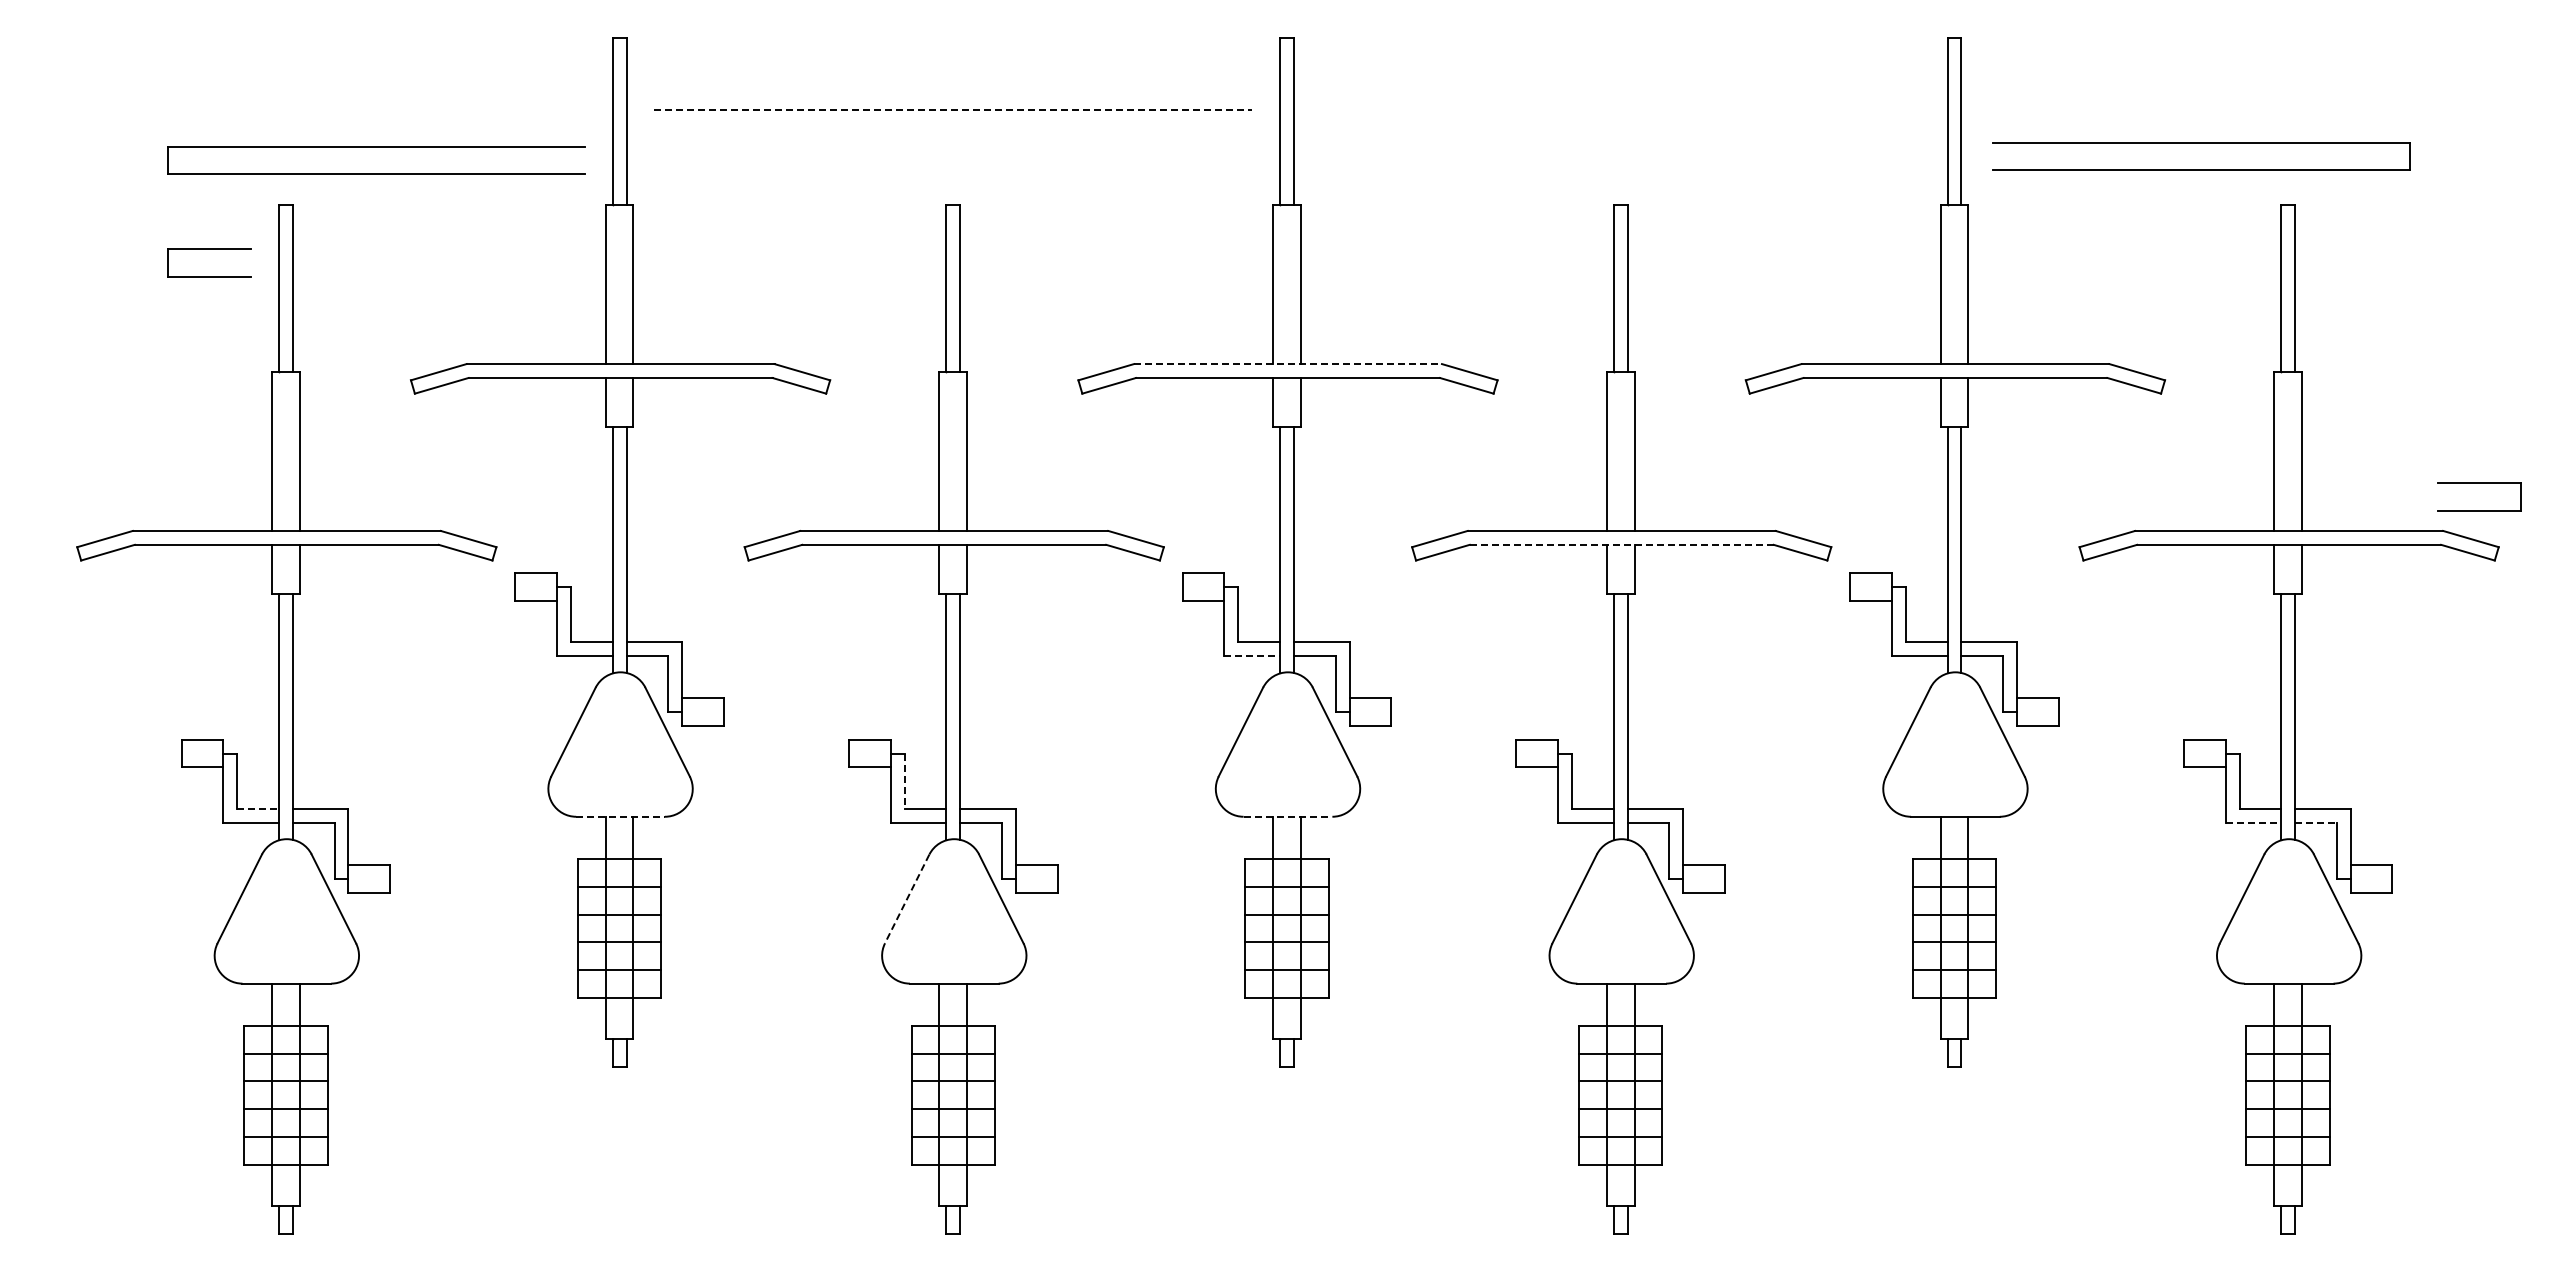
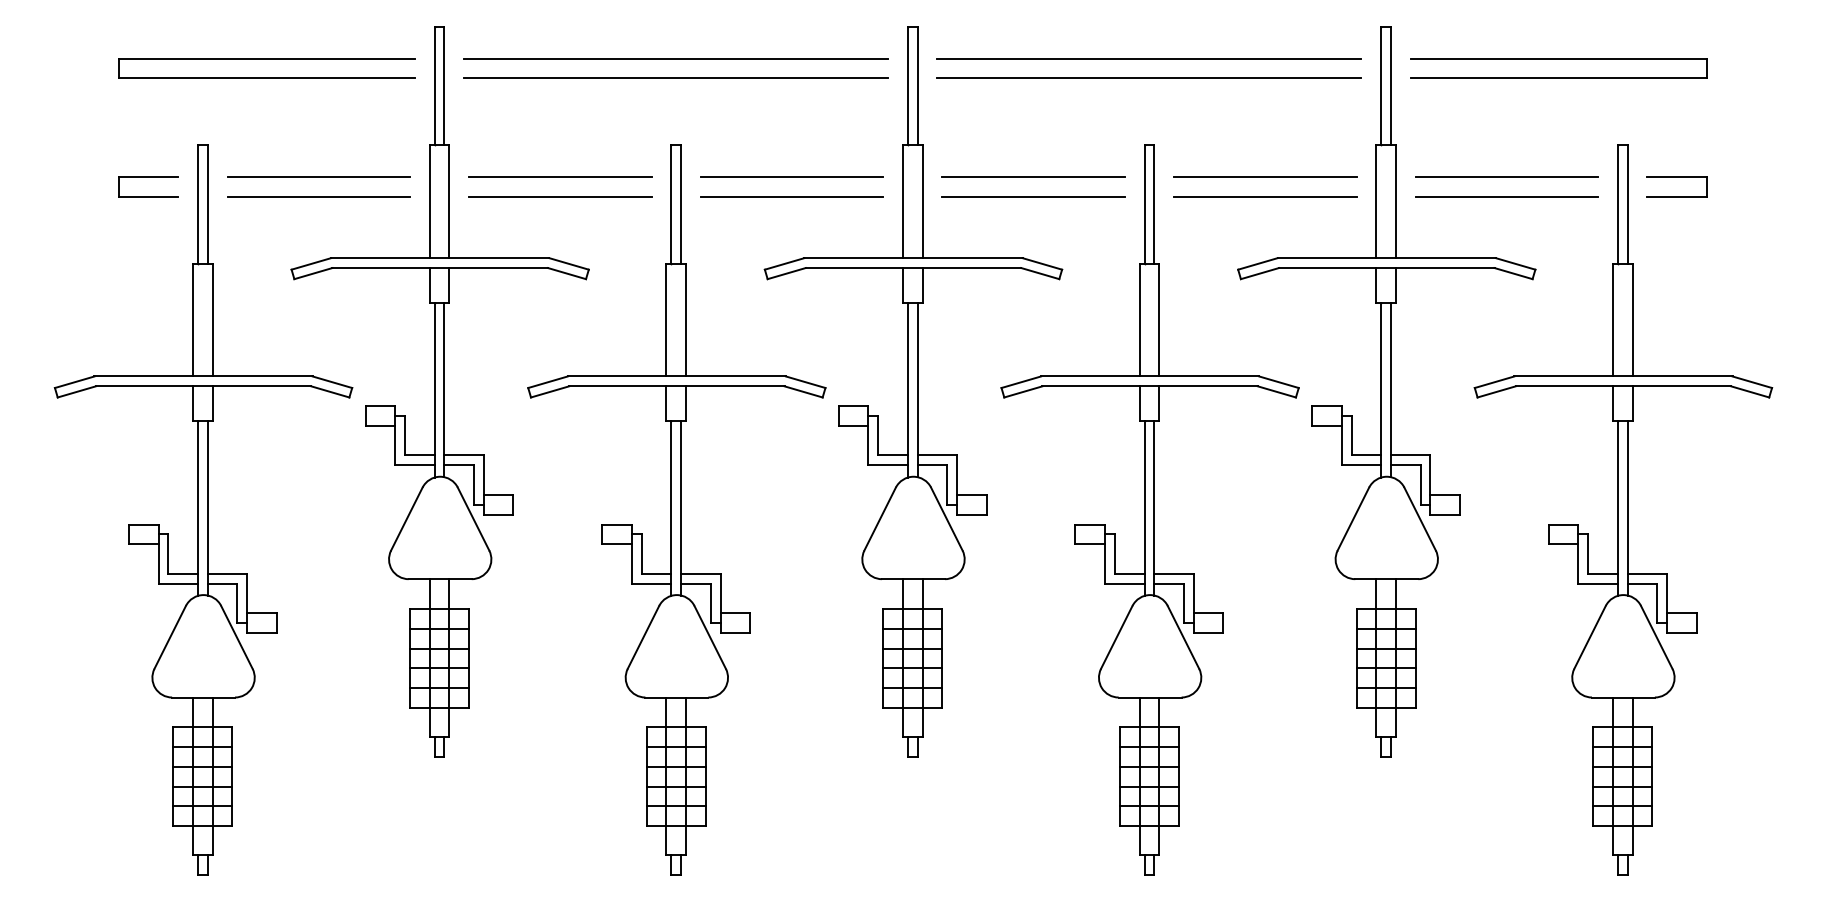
line: (953, 82) -> (676, 58), added
line: (1620, 82) -> (1149, 58), added
line: (953, 110) -> (676, 78), dashed -> solid
line: (1620, 110) -> (1149, 78), added
part: (2201, 143) -> (1558, 59), moved
part: (376, 147) -> (267, 59), moved
line: (448, 249) -> (318, 176), added
line: (789, 249) -> (560, 176), added
line: (1116, 249) -> (791, 176), added
line: (1456, 249) -> (1032, 176), added
line: (1783, 249) -> (1264, 176), added
line: (2124, 249) -> (1506, 176), added
line: (448, 277) -> (318, 196), added
line: (789, 277) -> (560, 196), added
line: (1116, 277) -> (791, 196), added
line: (1456, 277) -> (1032, 196), added
line: (1783, 277) -> (1264, 196), added
line: (2124, 277) -> (1506, 196), added
line: (1288, 364) -> (913, 258), dashed -> solid
part: (2479, 483) -> (1676, 176), moved
line: (1621, 544) -> (1149, 386), dashed -> solid
line: (1252, 656) -> (888, 465), dashed -> solid
line: (904, 781) -> (641, 554), dashed -> solid
line: (258, 809) -> (183, 574), dashed -> solid
line: (621, 816) -> (440, 578), dashed -> solid
line: (1288, 816) -> (913, 578), dashed -> solid
line: (2253, 823) -> (1598, 583), dashed -> solid
line: (2315, 823) -> (1642, 583), dashed -> solid
line: (907, 898) -> (643, 637), dashed -> solid

